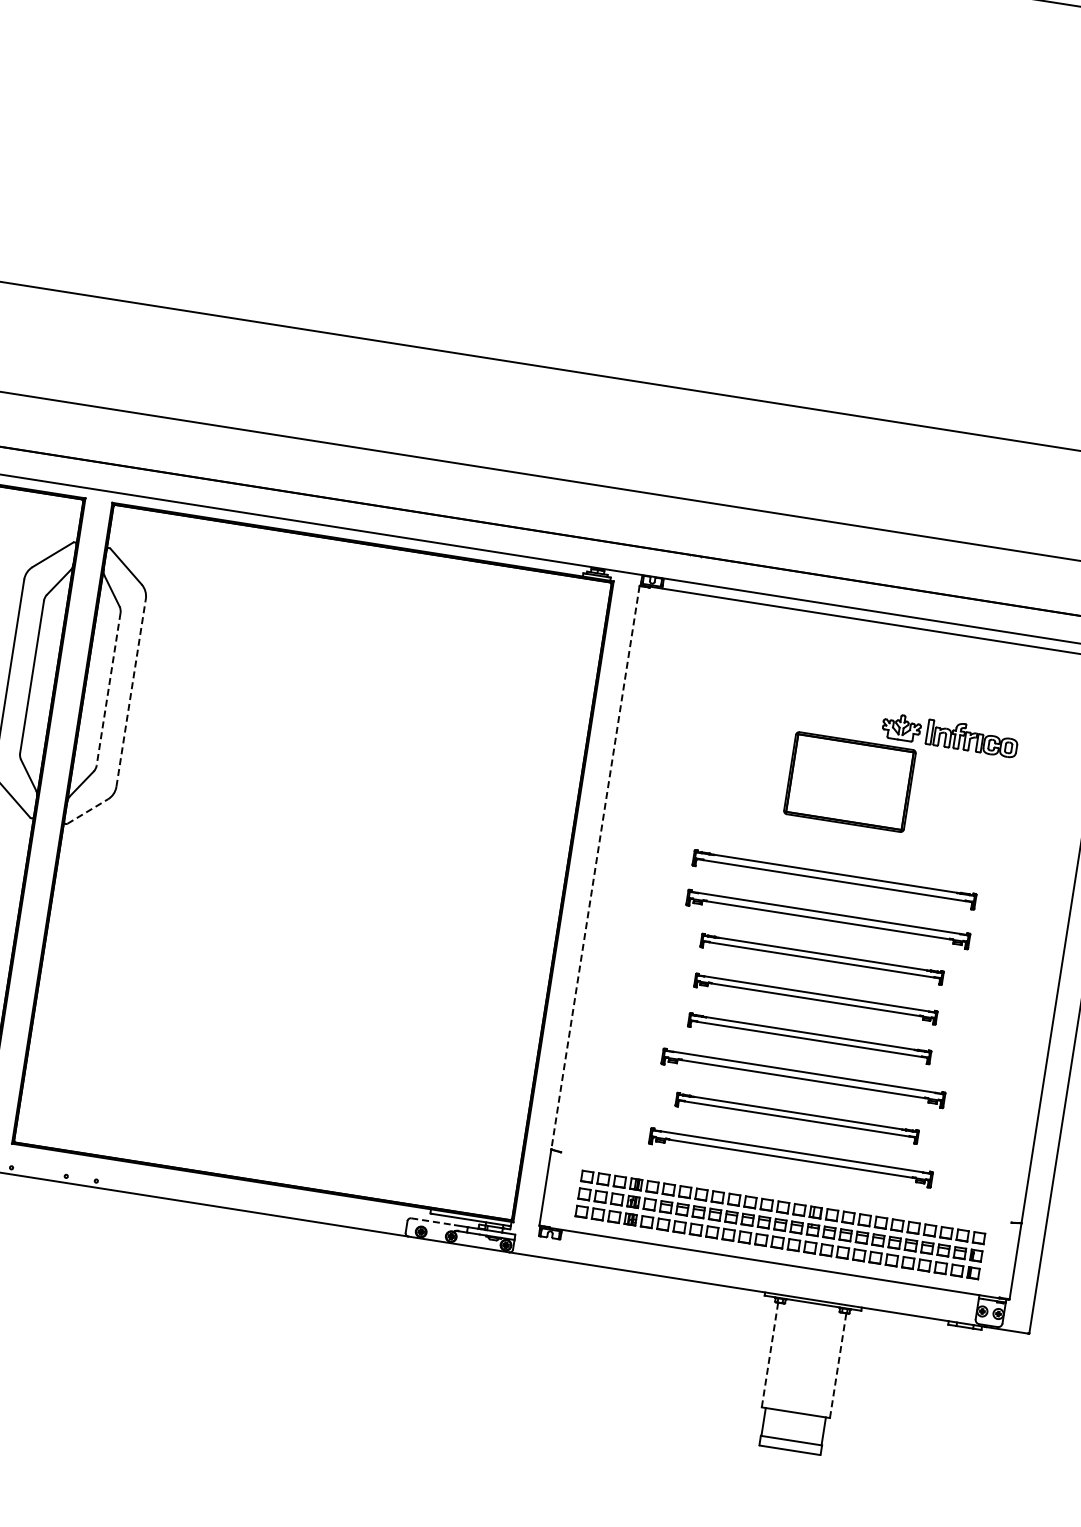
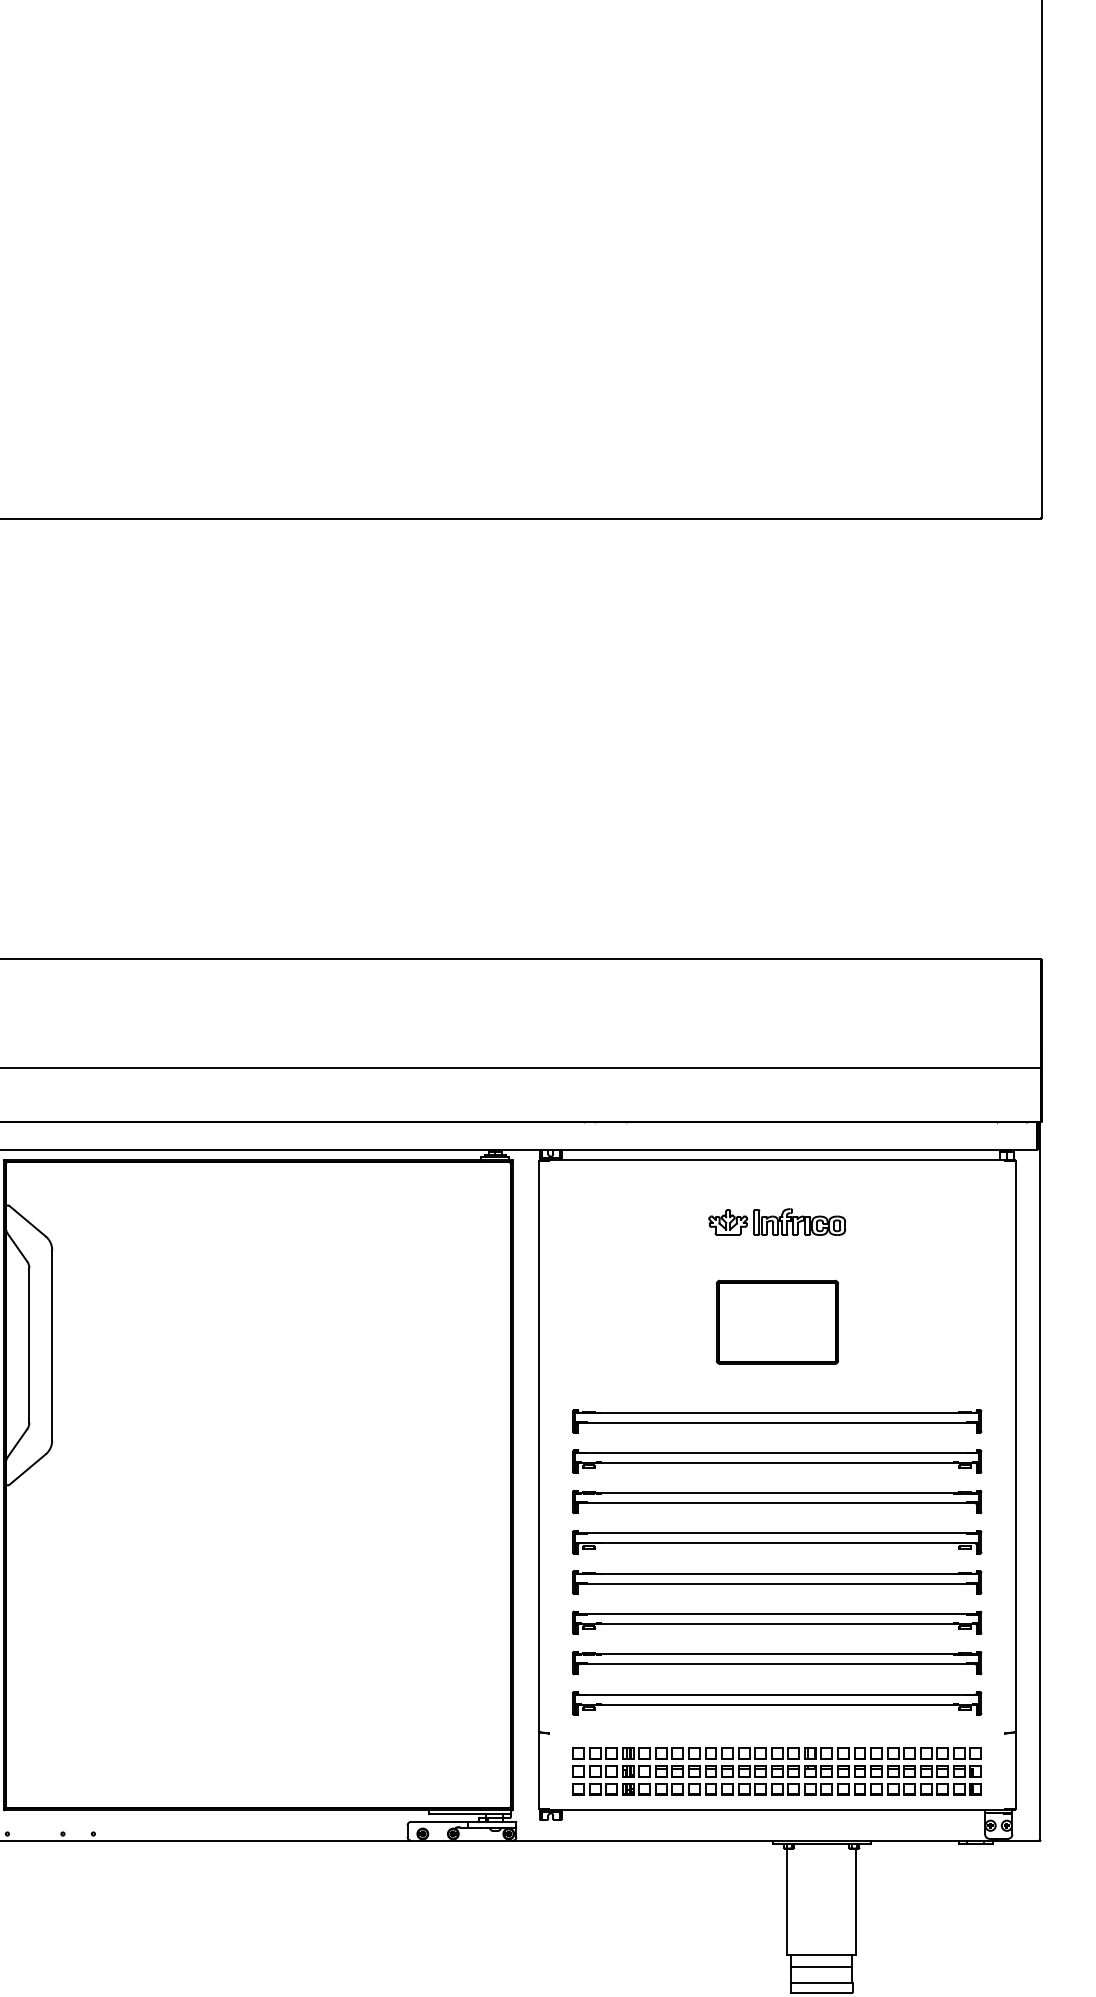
line: (108, 689) -> (29, 1345), dashed -> solid
line: (131, 692) -> (52, 1344), dashed -> solid
part: (950, 734) -> (777, 1221), moved
line: (87, 811) -> (27, 1469), dashed -> solid
line: (595, 867) -> (538, 1446), dashed -> solid
part: (834, 879) -> (777, 1421), size x1.43
part: (828, 919) -> (777, 1461), size x1.43
part: (822, 958) -> (777, 1501), size x1.67
part: (815, 999) -> (777, 1542), size x1.67
part: (809, 1038) -> (777, 1582), size x1.67
part: (803, 1078) -> (777, 1622), size x1.43
part: (797, 1118) -> (777, 1663), size x1.67
part: (791, 1158) -> (777, 1703), size x1.43
line: (433, 1222) -> (433, 1822), dashed -> solid
line: (770, 1355) -> (787, 1902), dashed -> solid
line: (838, 1365) -> (856, 1901), dashed -> solid
line: (793, 1425) -> (821, 1967), added

